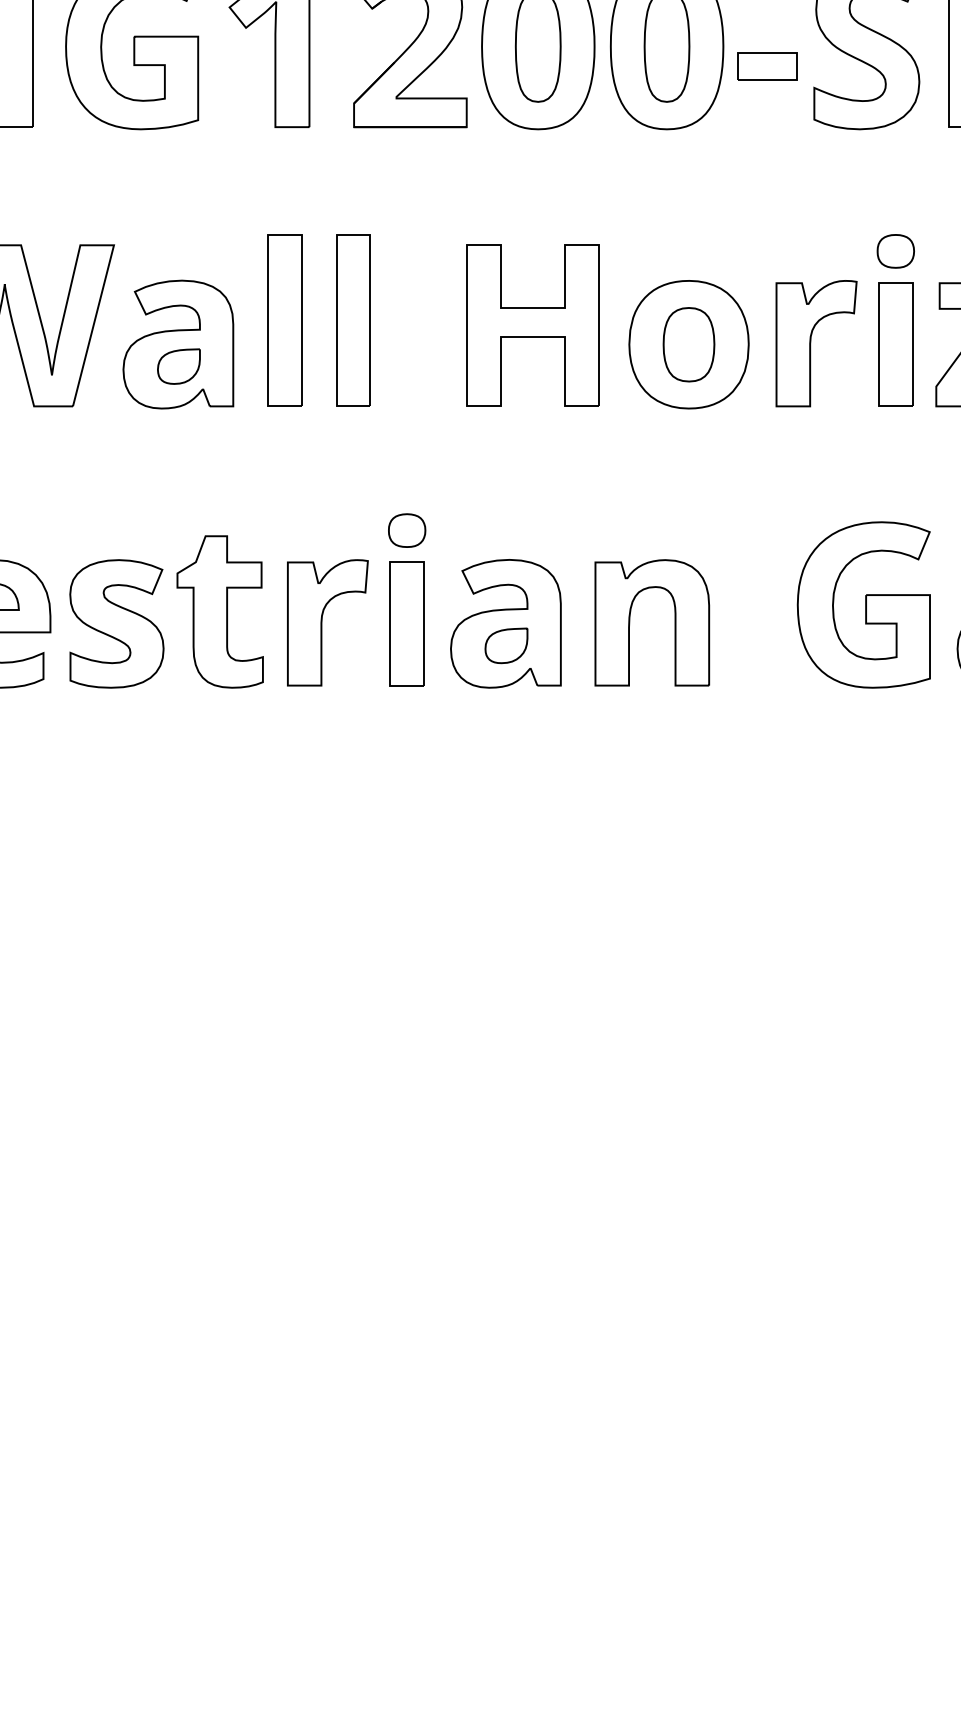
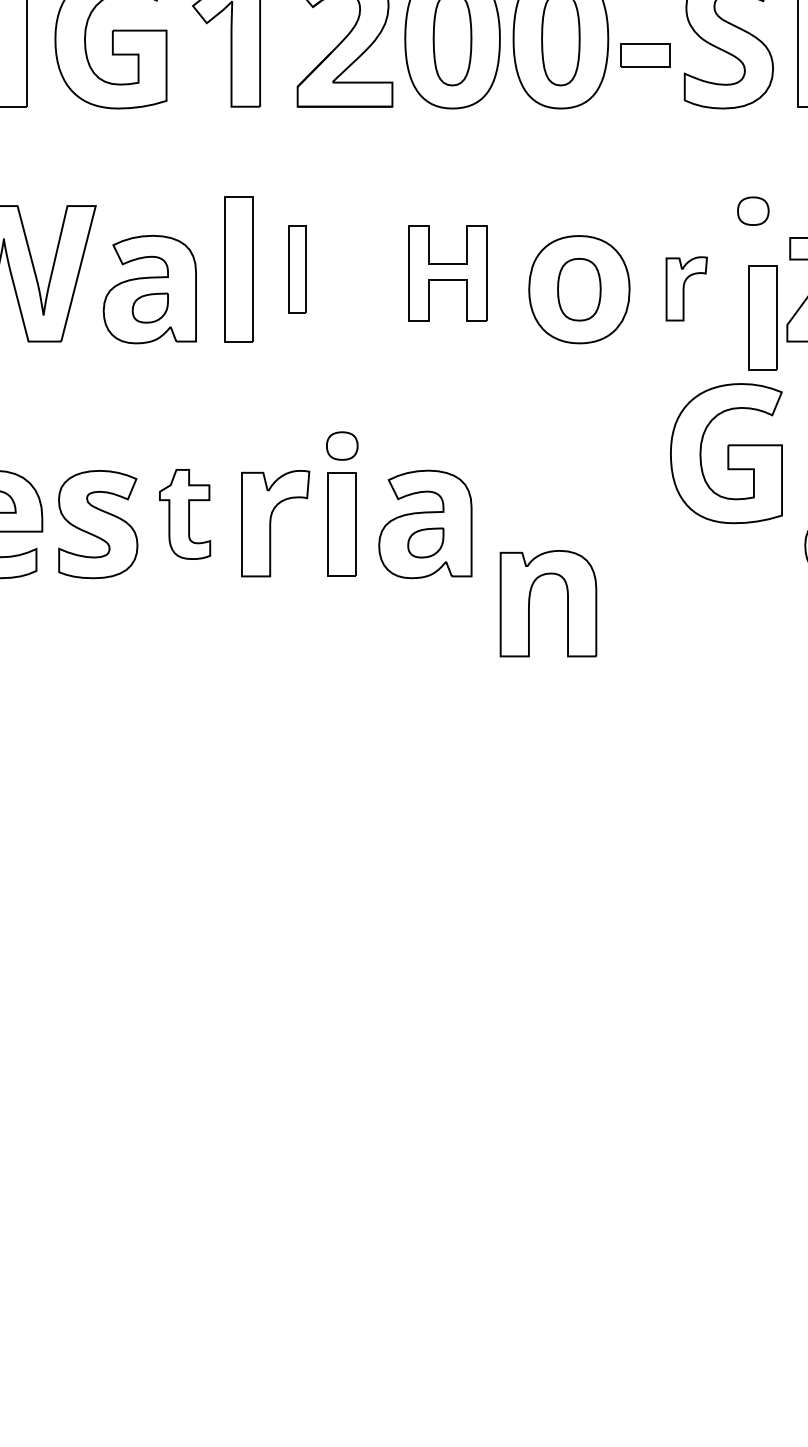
part: (352, 320) -> (296, 269), size x0.6
part: (533, 325) -> (448, 273), size x0.7
part: (816, 343) -> (686, 288), size x0.6
part: (894, 344) -> (762, 317), moved
part: (863, 604) -> (726, 453), moved
part: (219, 611) -> (184, 514), size x0.7
part: (630, 620) -> (530, 601), moved

